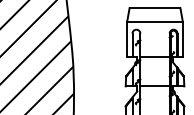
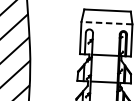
line: (155, 21) -> (107, 22), solid -> dashed

